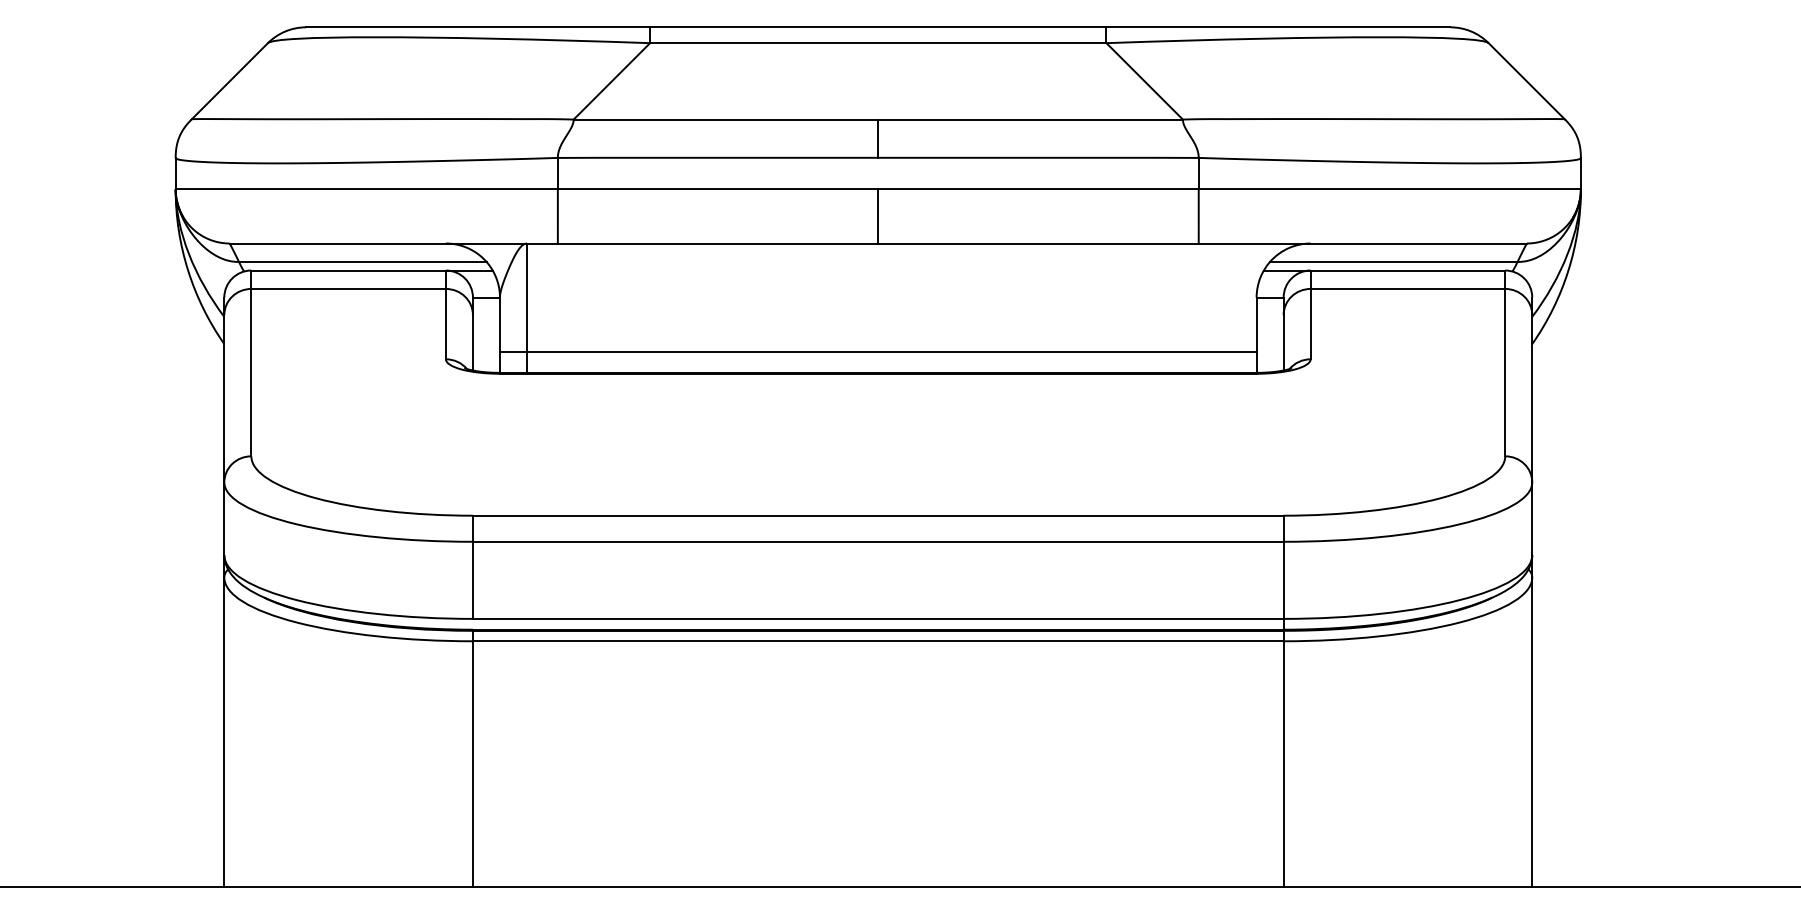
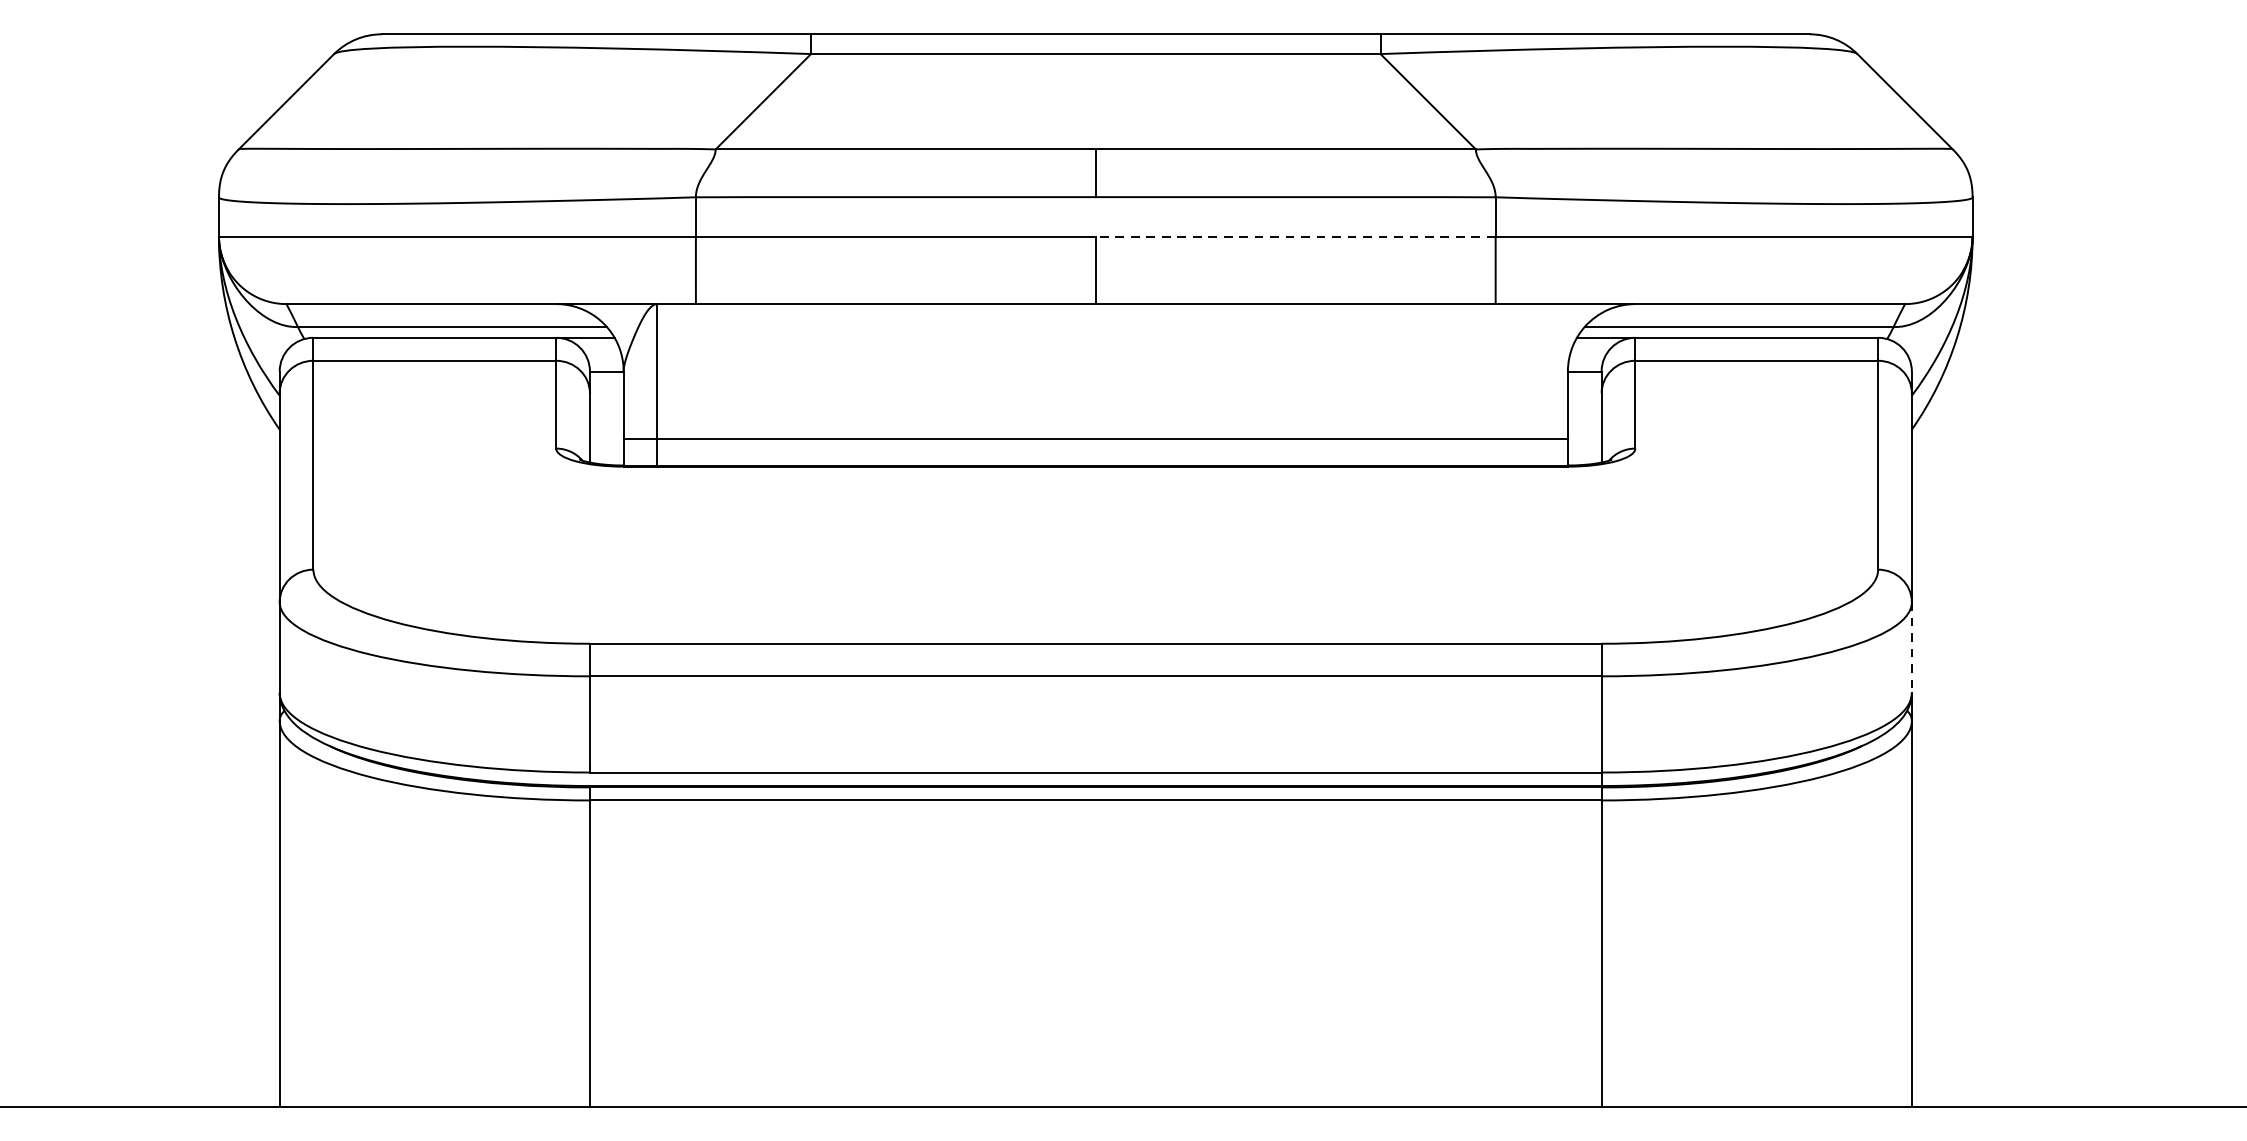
line: (1038, 189) -> (1295, 236), solid -> dashed
line: (1532, 519) -> (1912, 648), solid -> dashed

